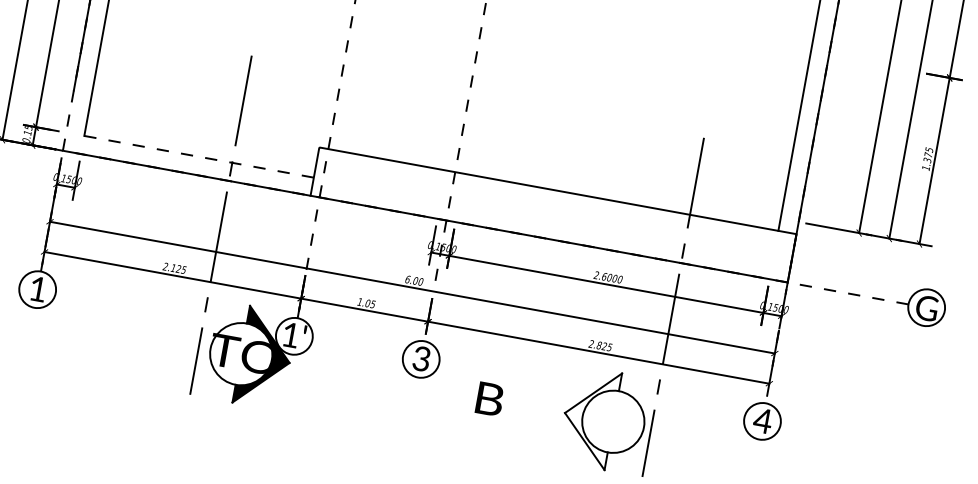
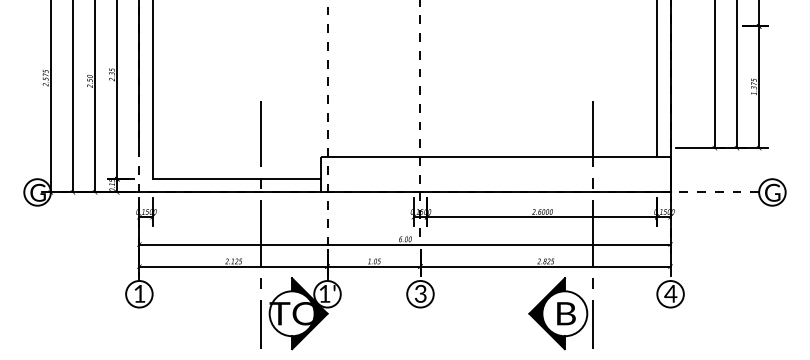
line: (198, 157) -> (236, 179), dashed -> solid
text: (490, 399) -> (566, 313), moved
fill: (588, 416) -> (546, 313), added

